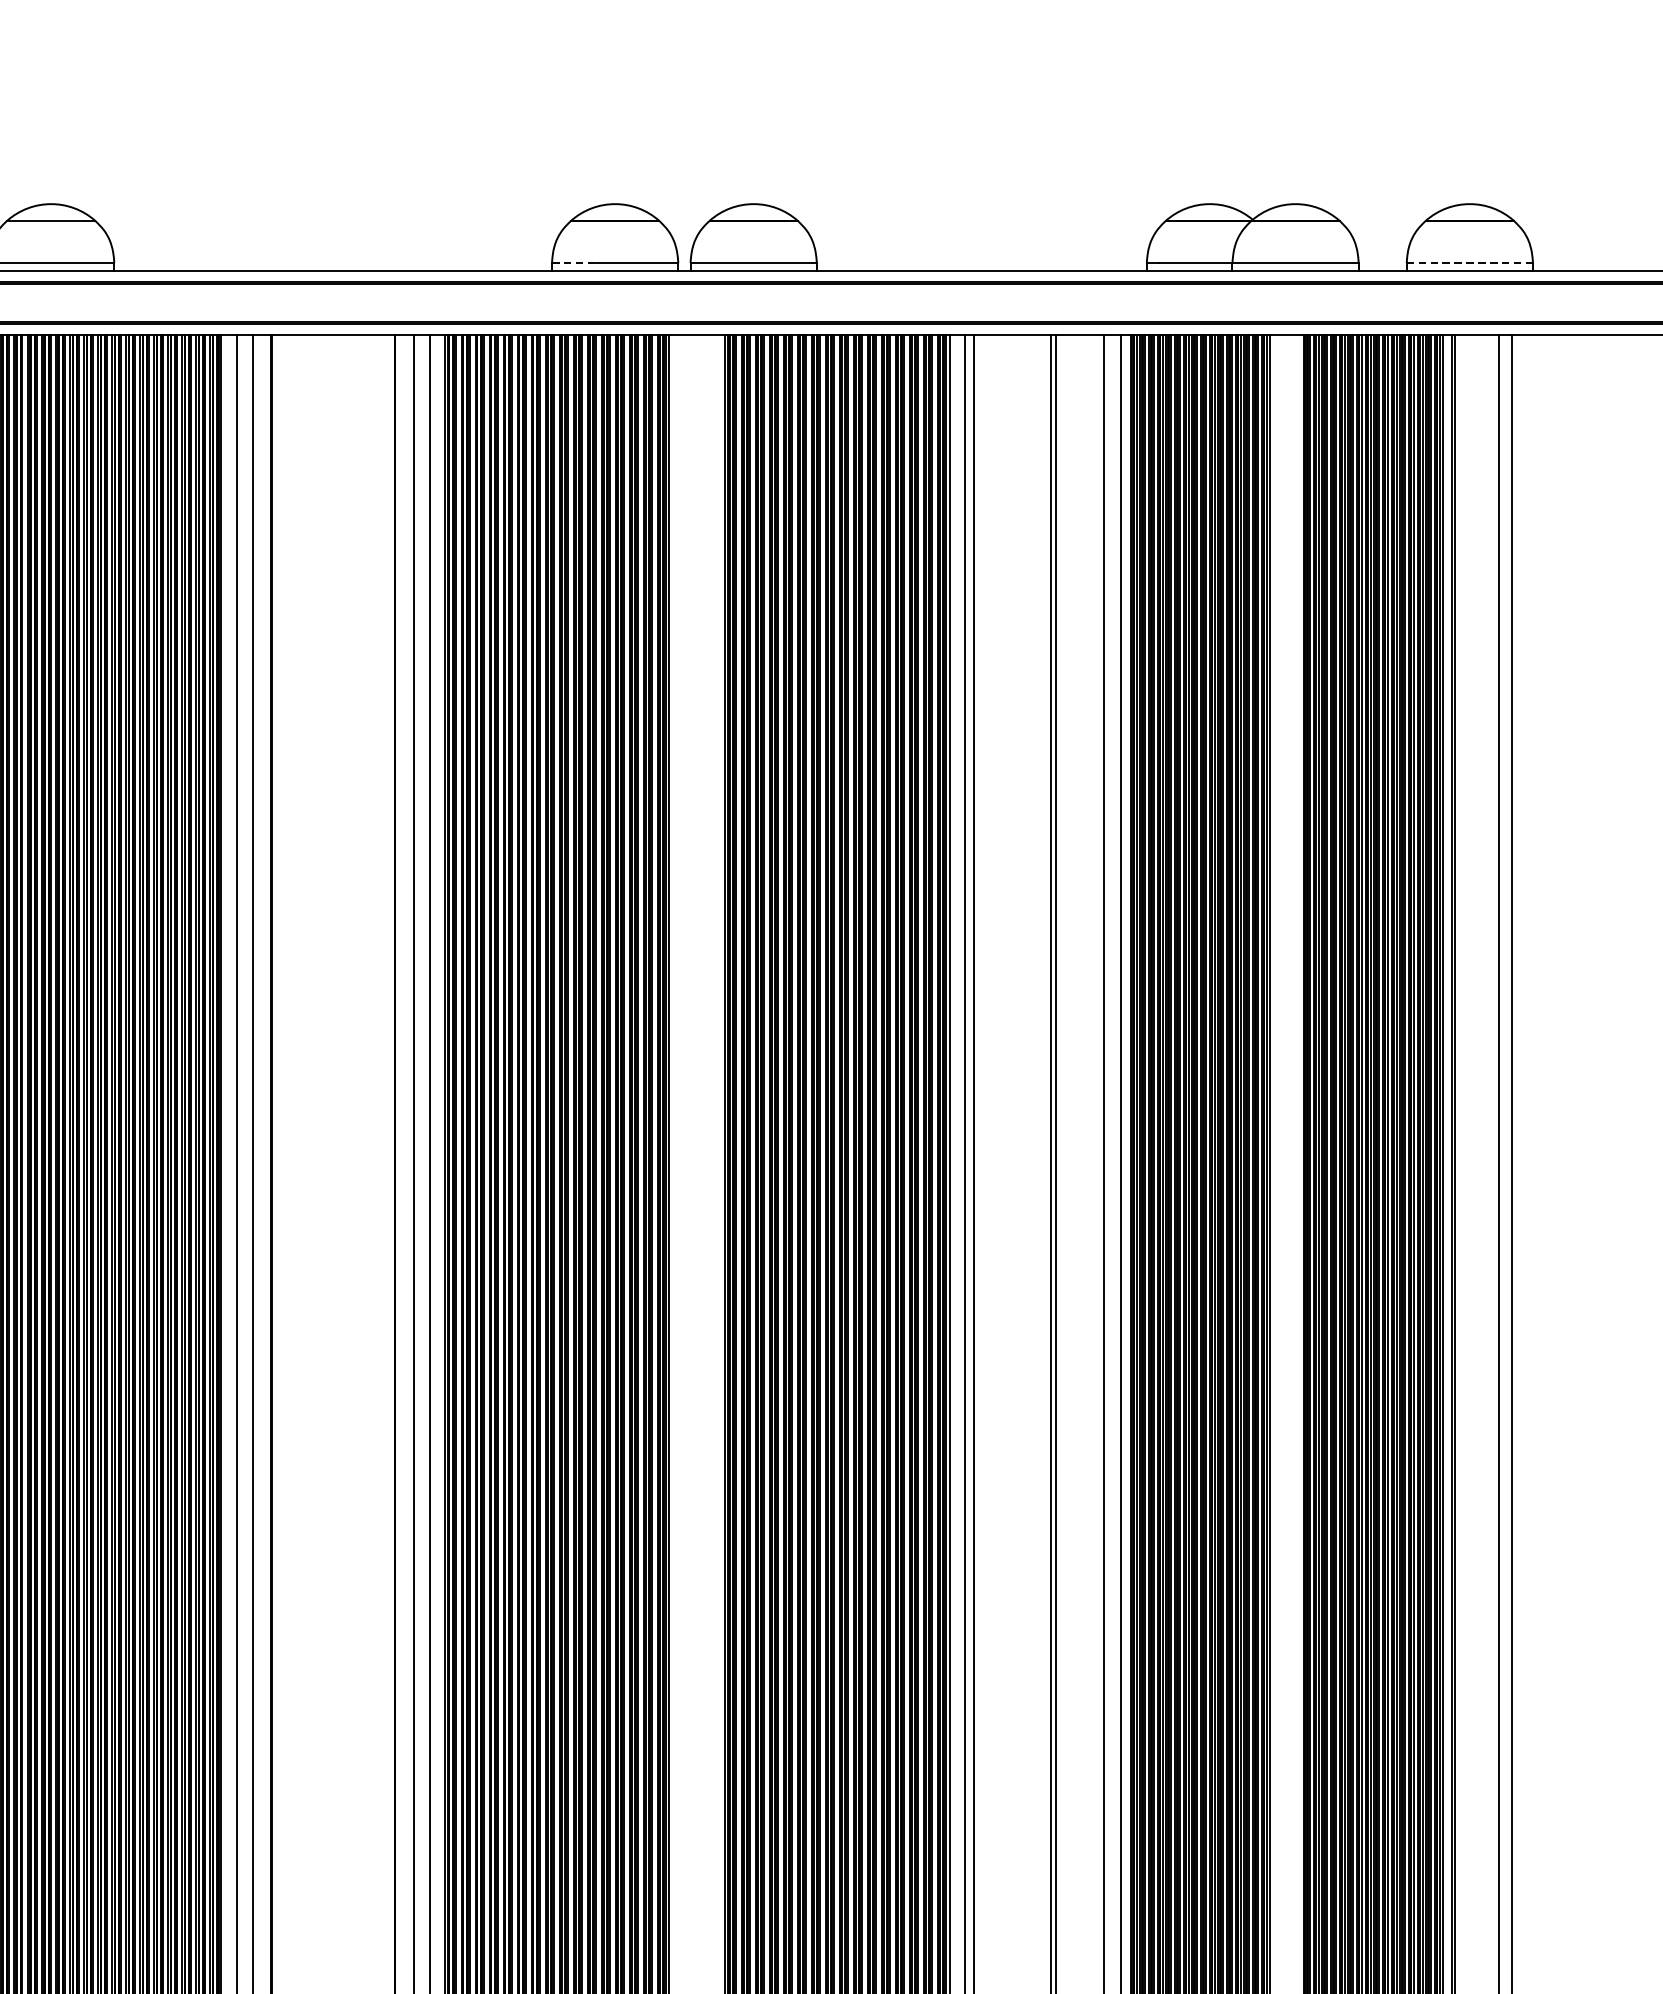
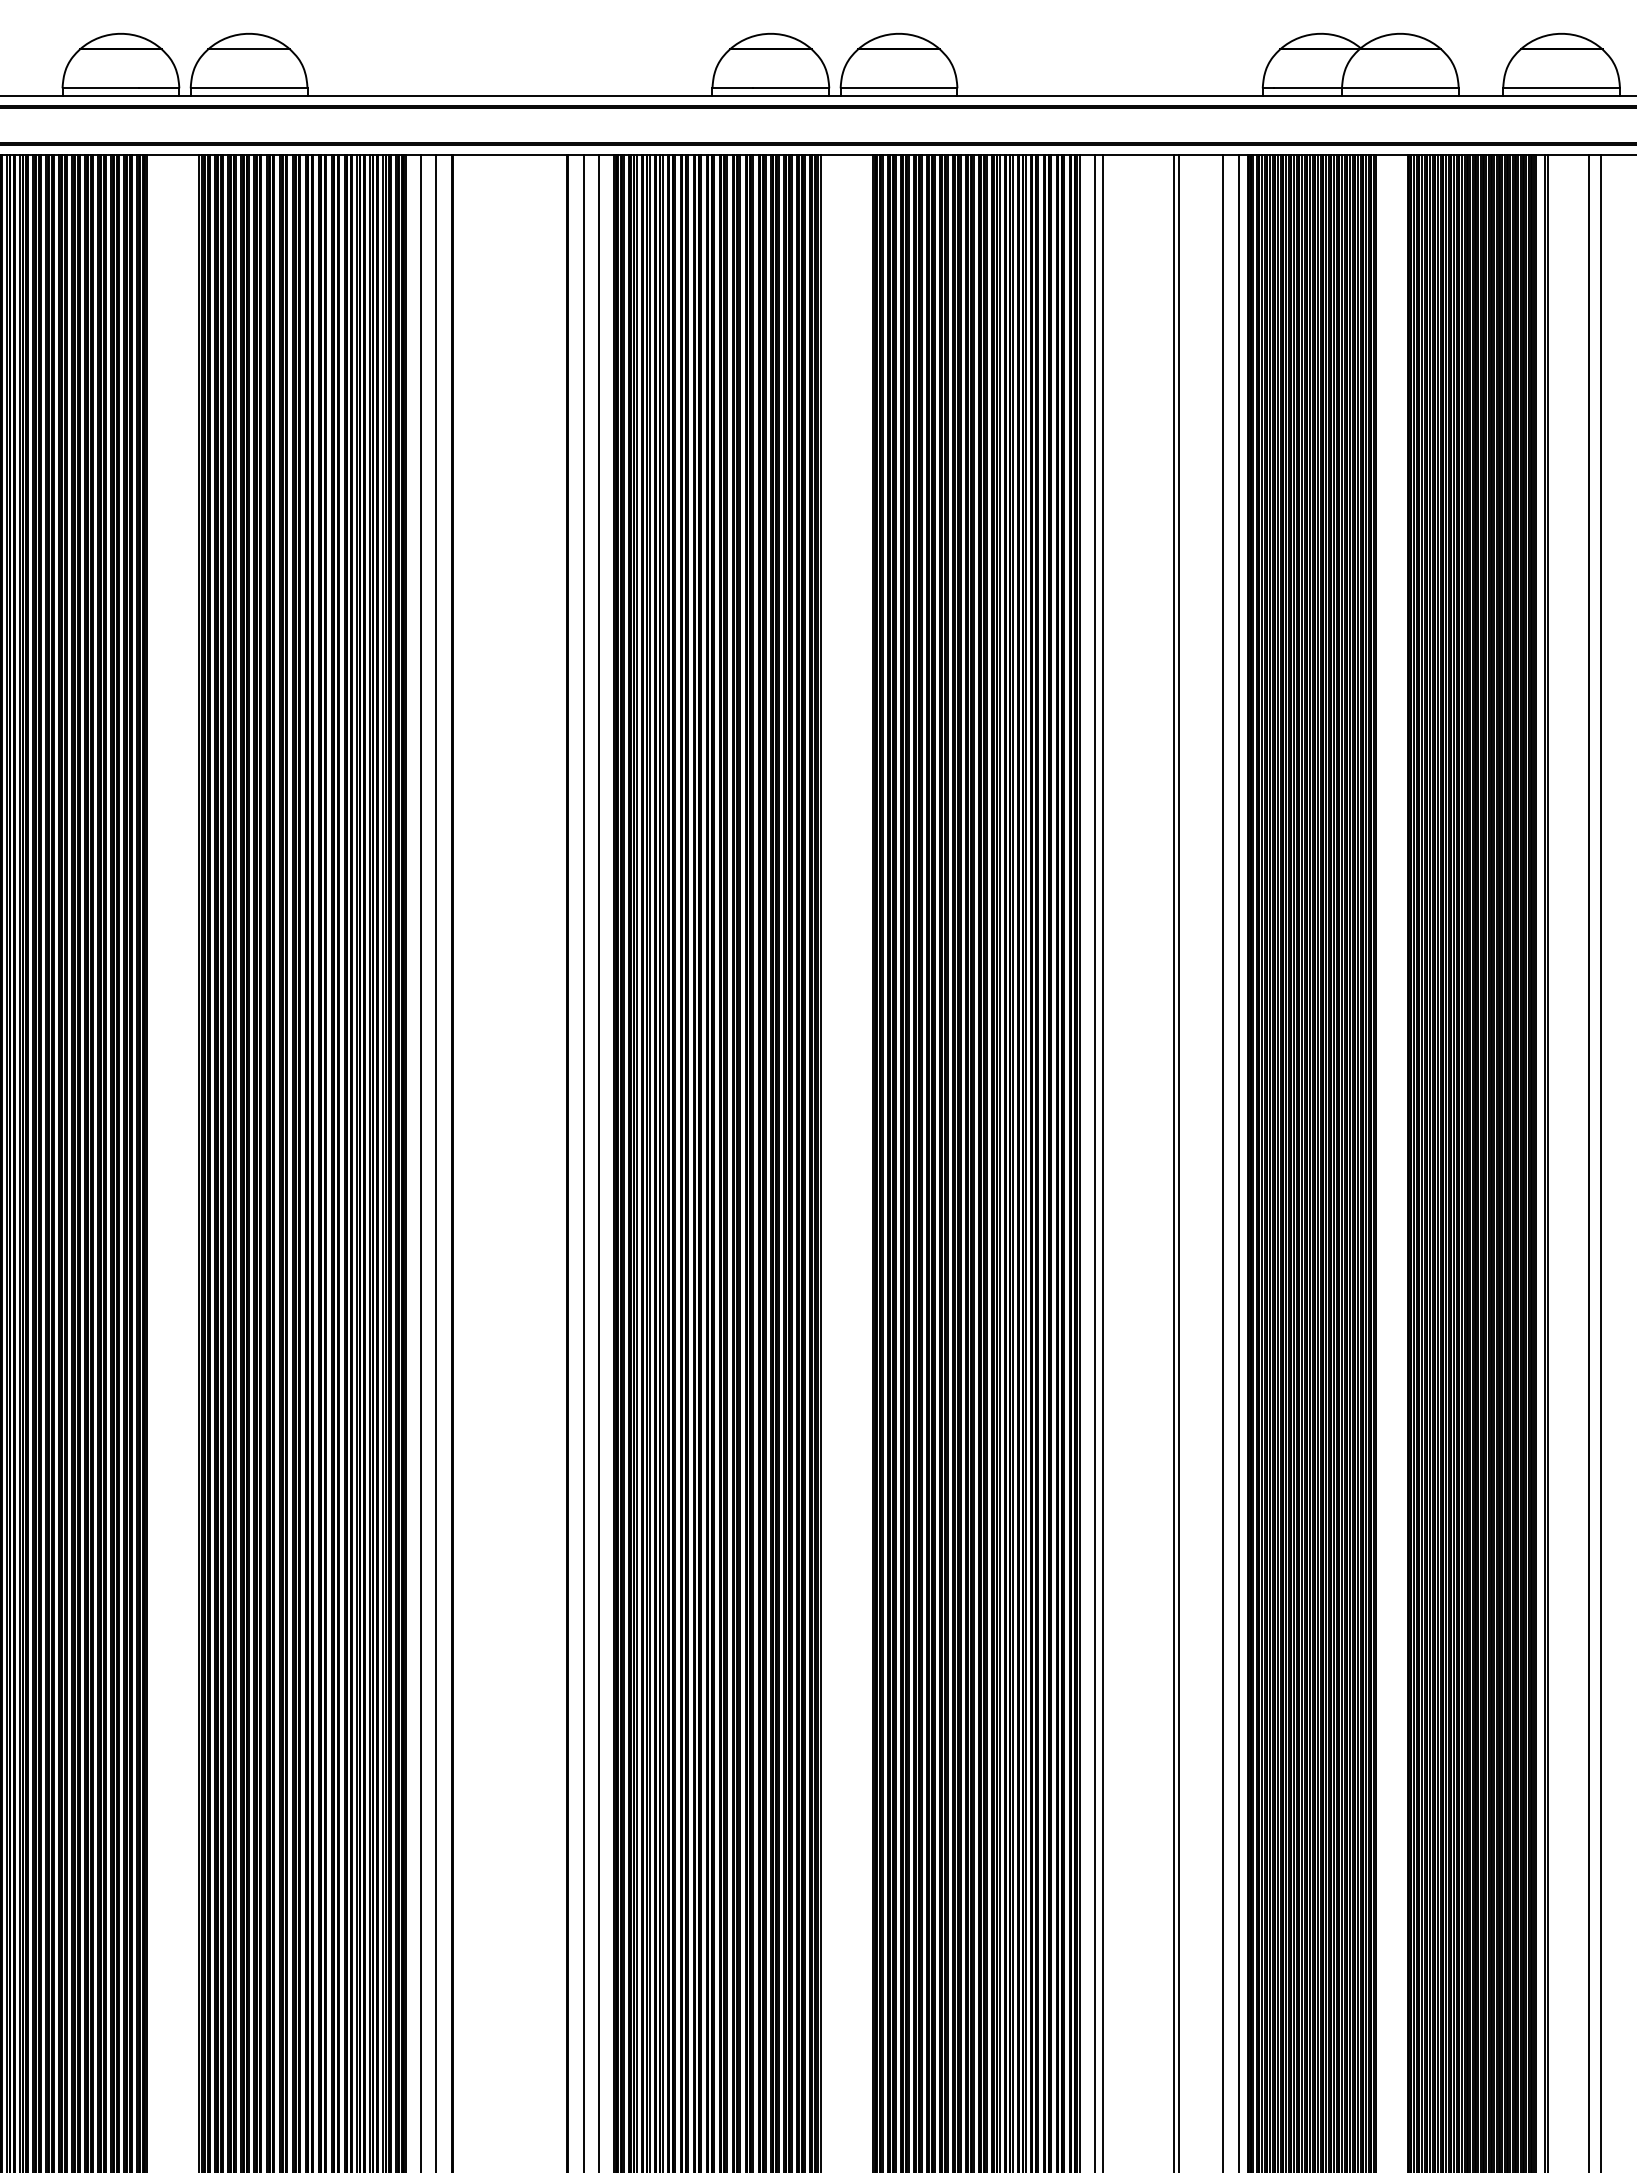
line: (574, 263) -> (733, 88), dashed -> solid
line: (1470, 263) -> (1562, 88), dashed -> solid

